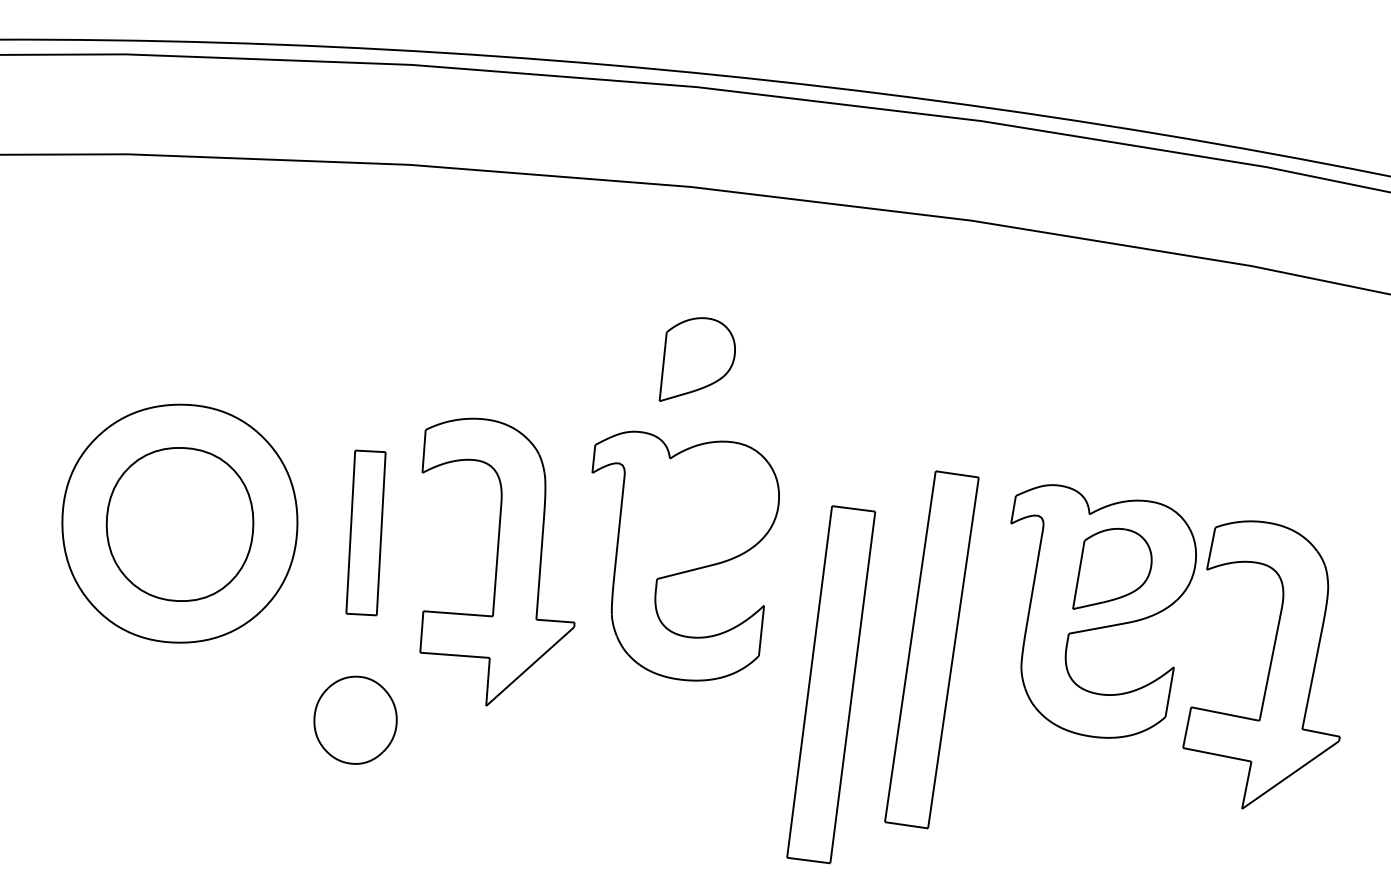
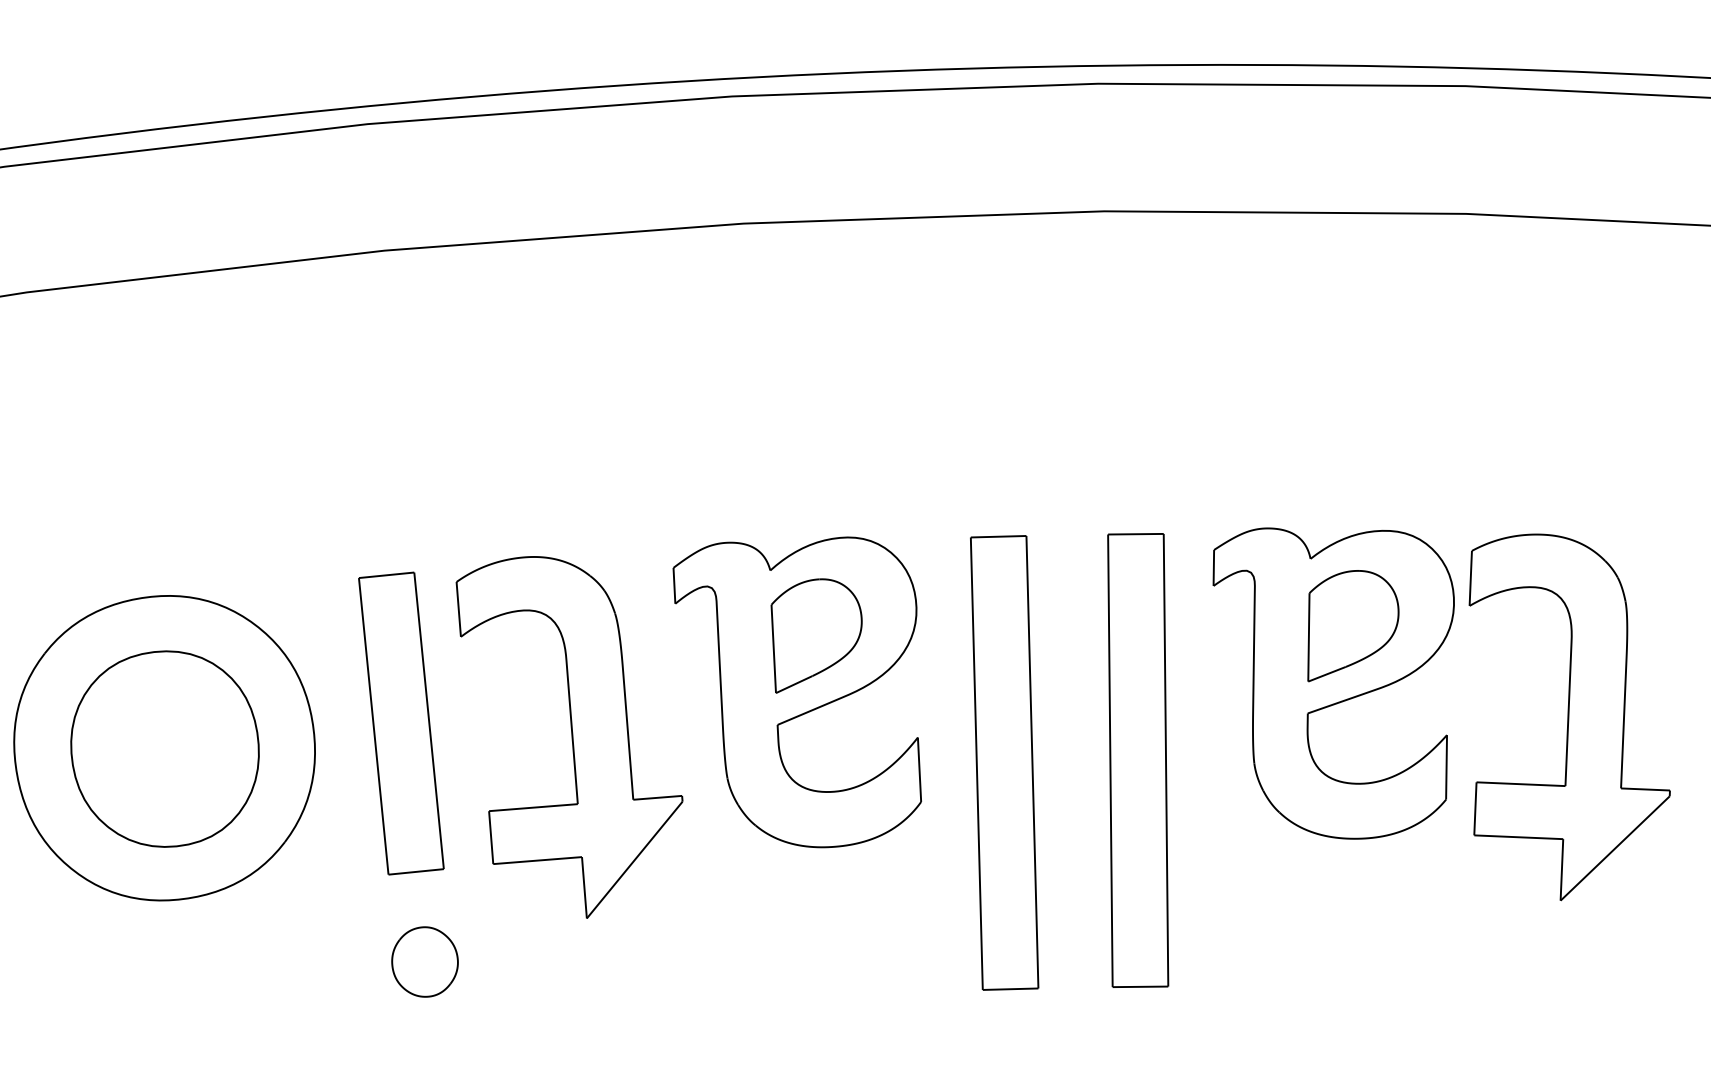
part: (696, 359) -> (814, 633), moved
part: (365, 532) -> (400, 723), size x1.43
part: (831, 684) -> (1004, 762), moved
part: (355, 720) -> (424, 962), size x0.62

